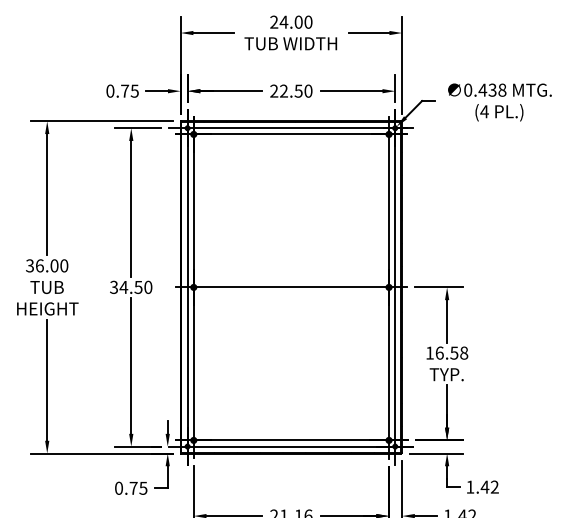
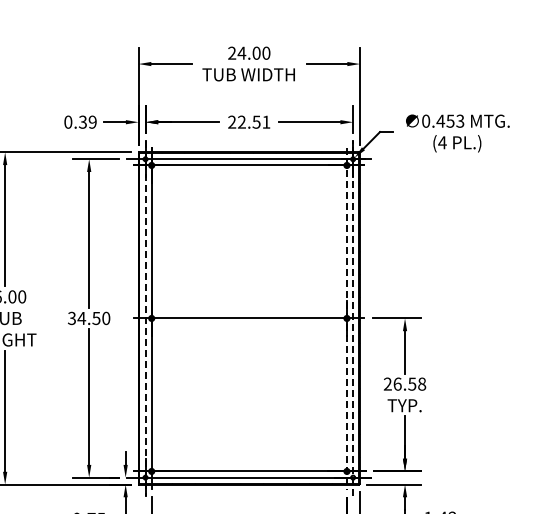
text: (497, 89) -> (455, 120), 0.438 -> 0.453
text: (129, 90) -> (87, 121), 0.75 -> 0.39
text: (308, 90) -> (266, 121), 22.50 -> 22.51
line: (395, 286) -> (353, 317), solid -> dashed
line: (187, 287) -> (145, 318), solid -> dashed
line: (389, 288) -> (347, 319), solid -> dashed
text: (429, 352) -> (387, 383), 16.58 -> 26.58

